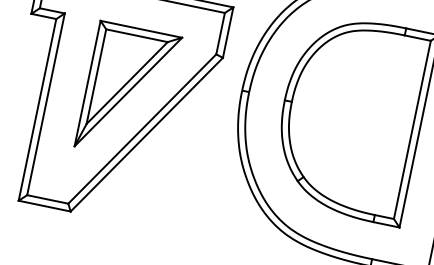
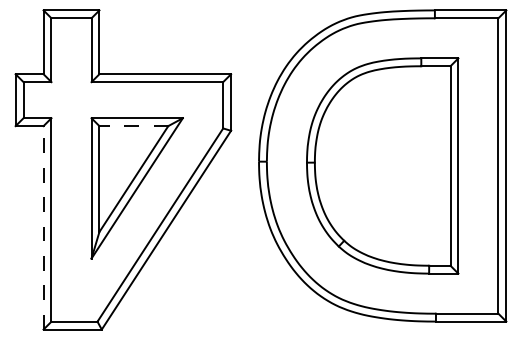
line: (136, 36) -> (133, 126), solid -> dashed
line: (37, 109) -> (43, 227), solid -> dashed

